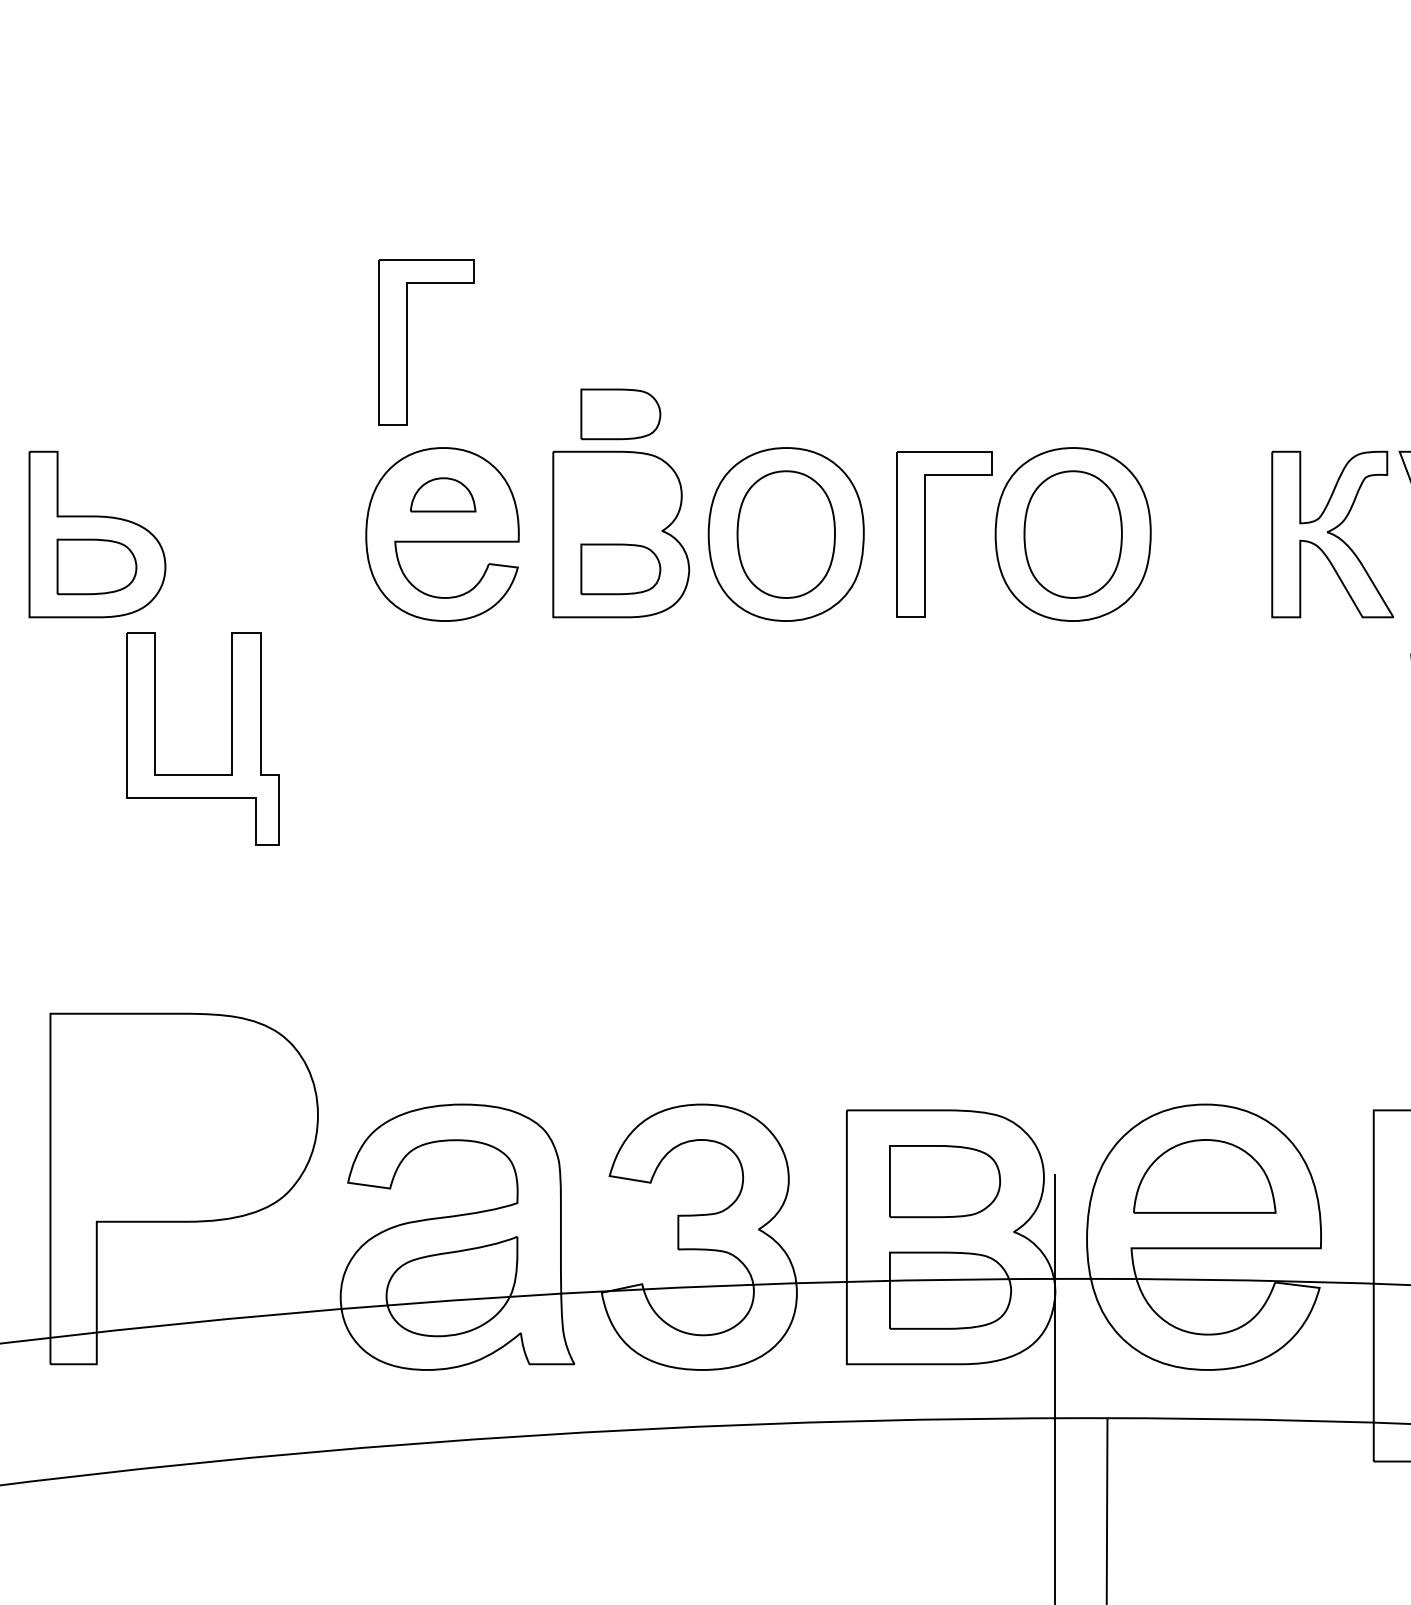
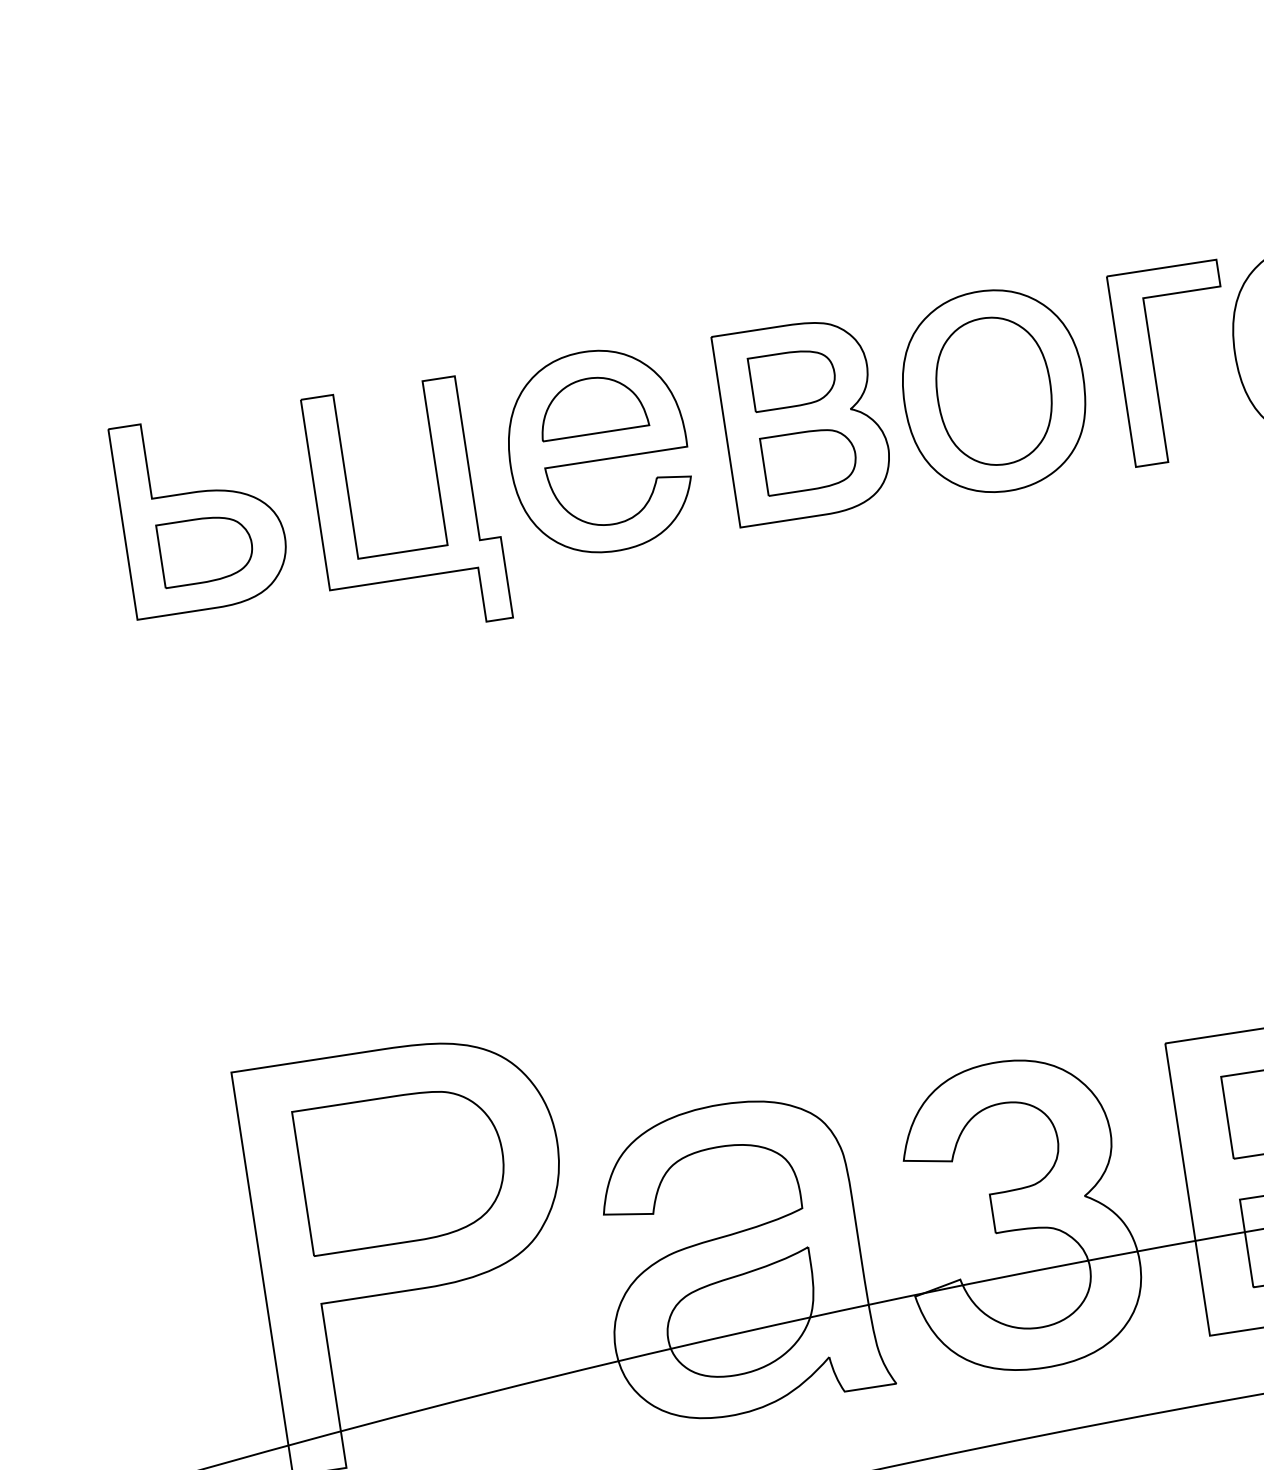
part: (407, 342) -> (524, 236), removed
part: (620, 414) -> (782, 282), removed
part: (443, 494) -> (592, 405), size x1.43
part: (617, 498) -> (793, 379), added
part: (231, 738) -> (440, 503), moved
part: (182, 1117) -> (401, 1168), added

